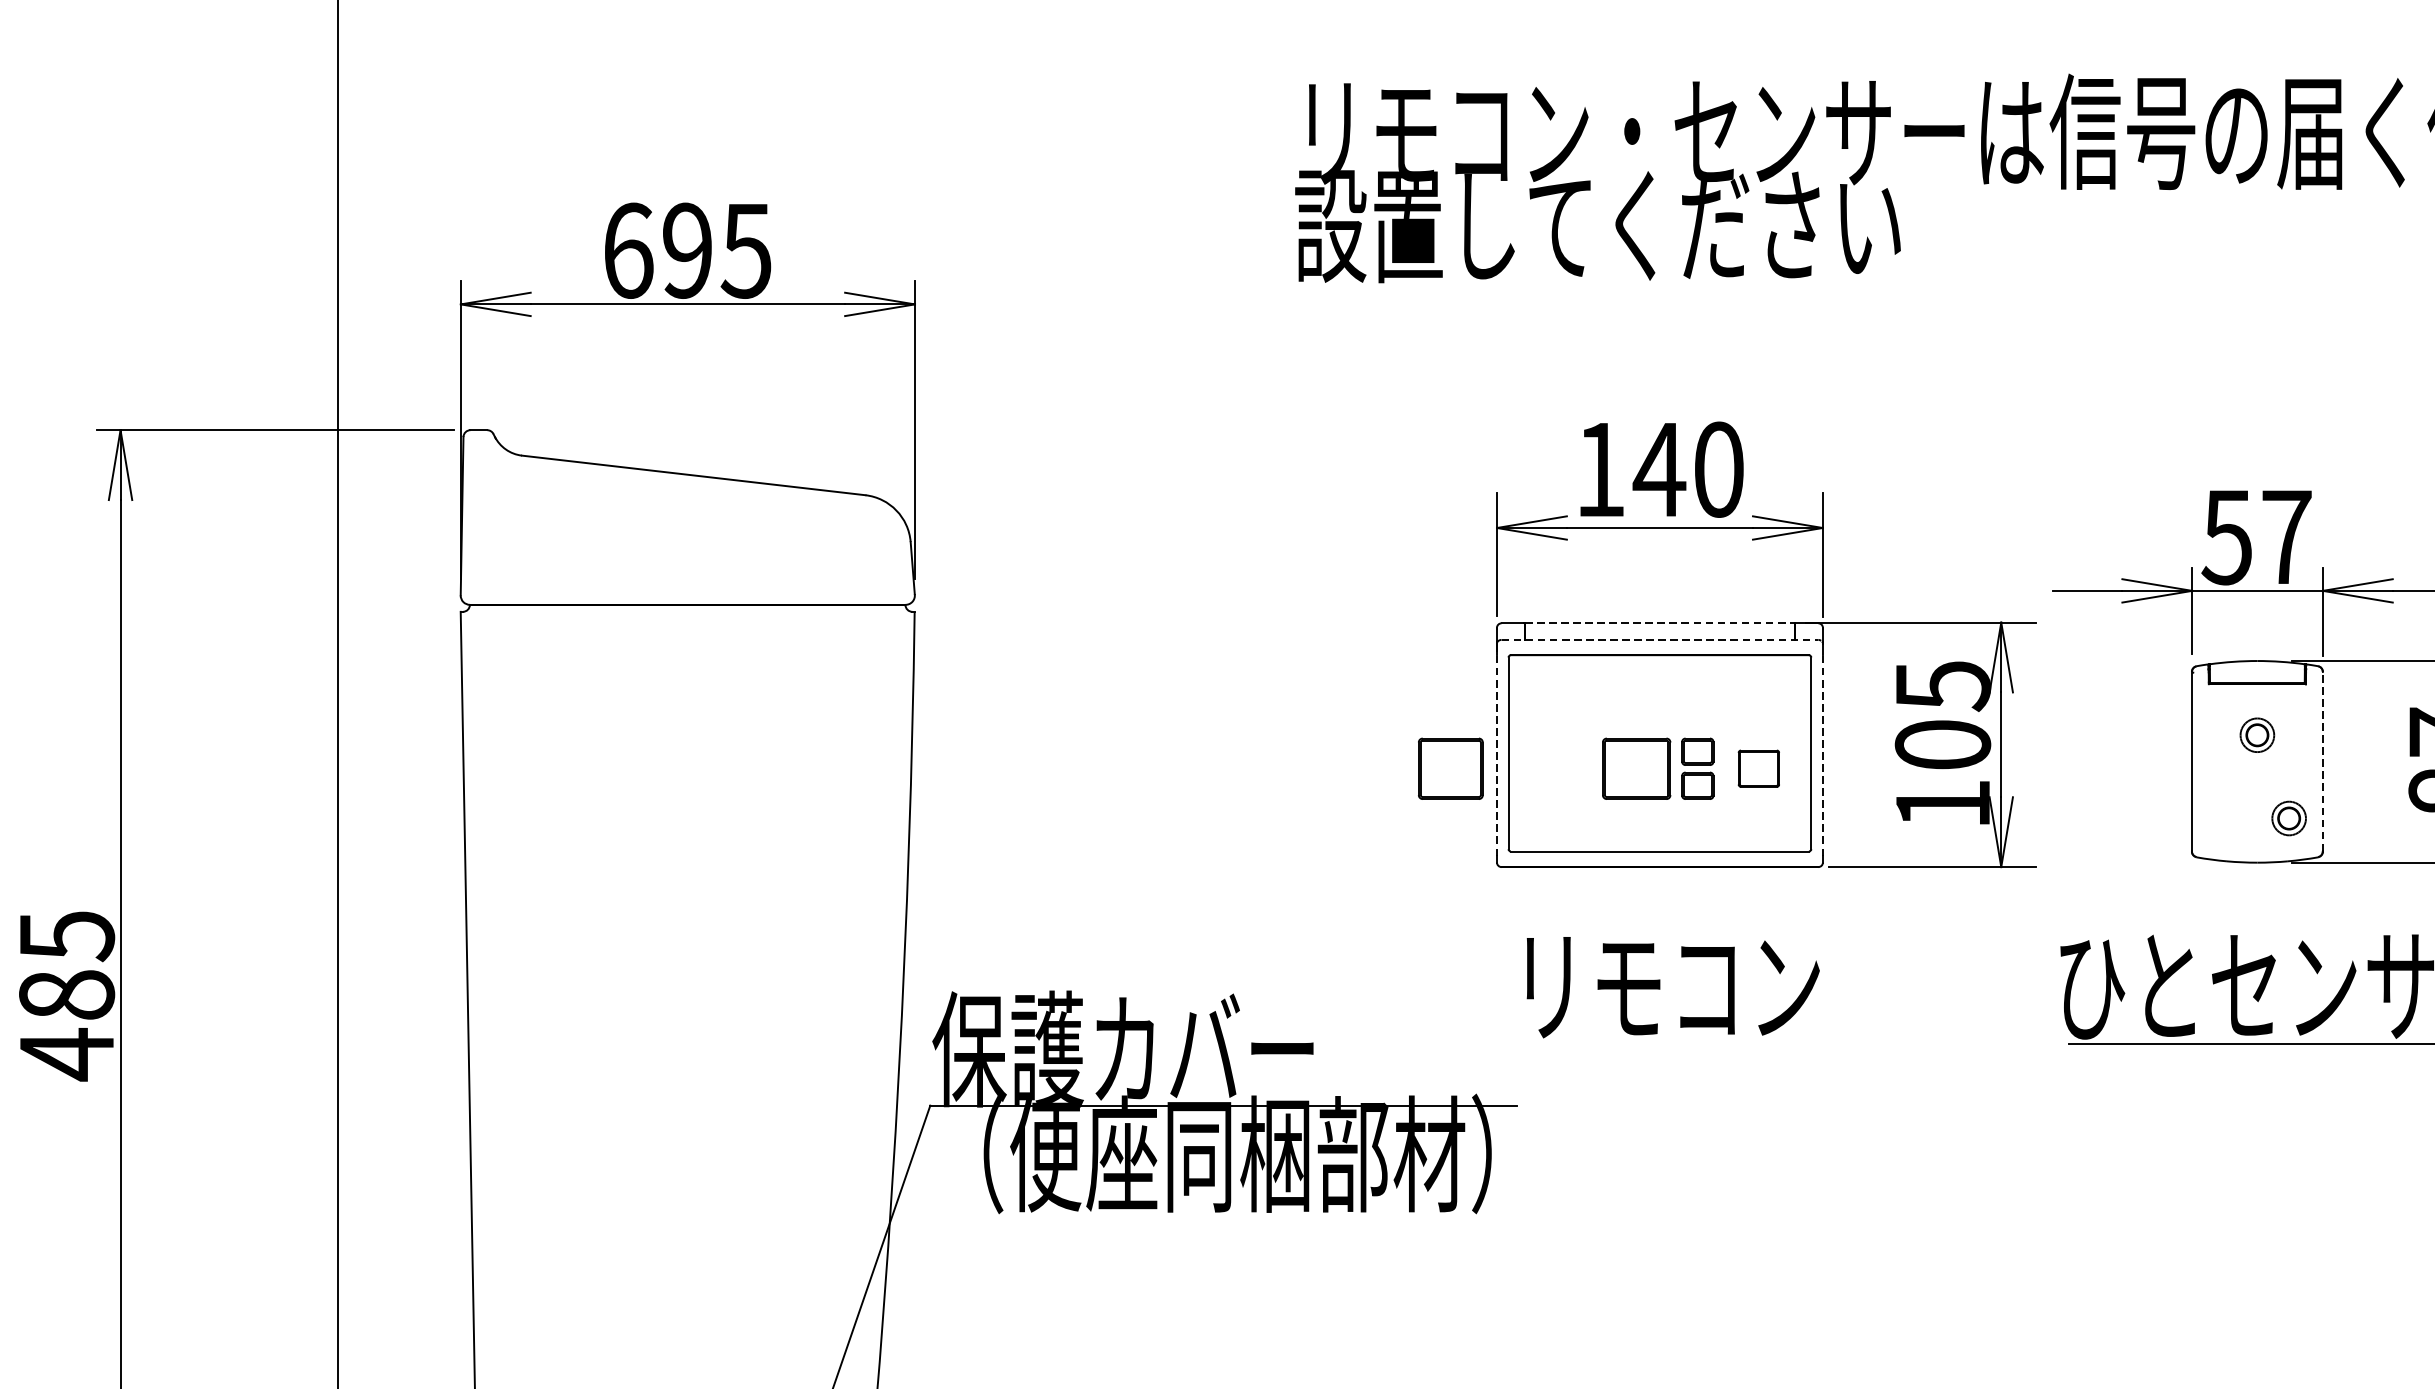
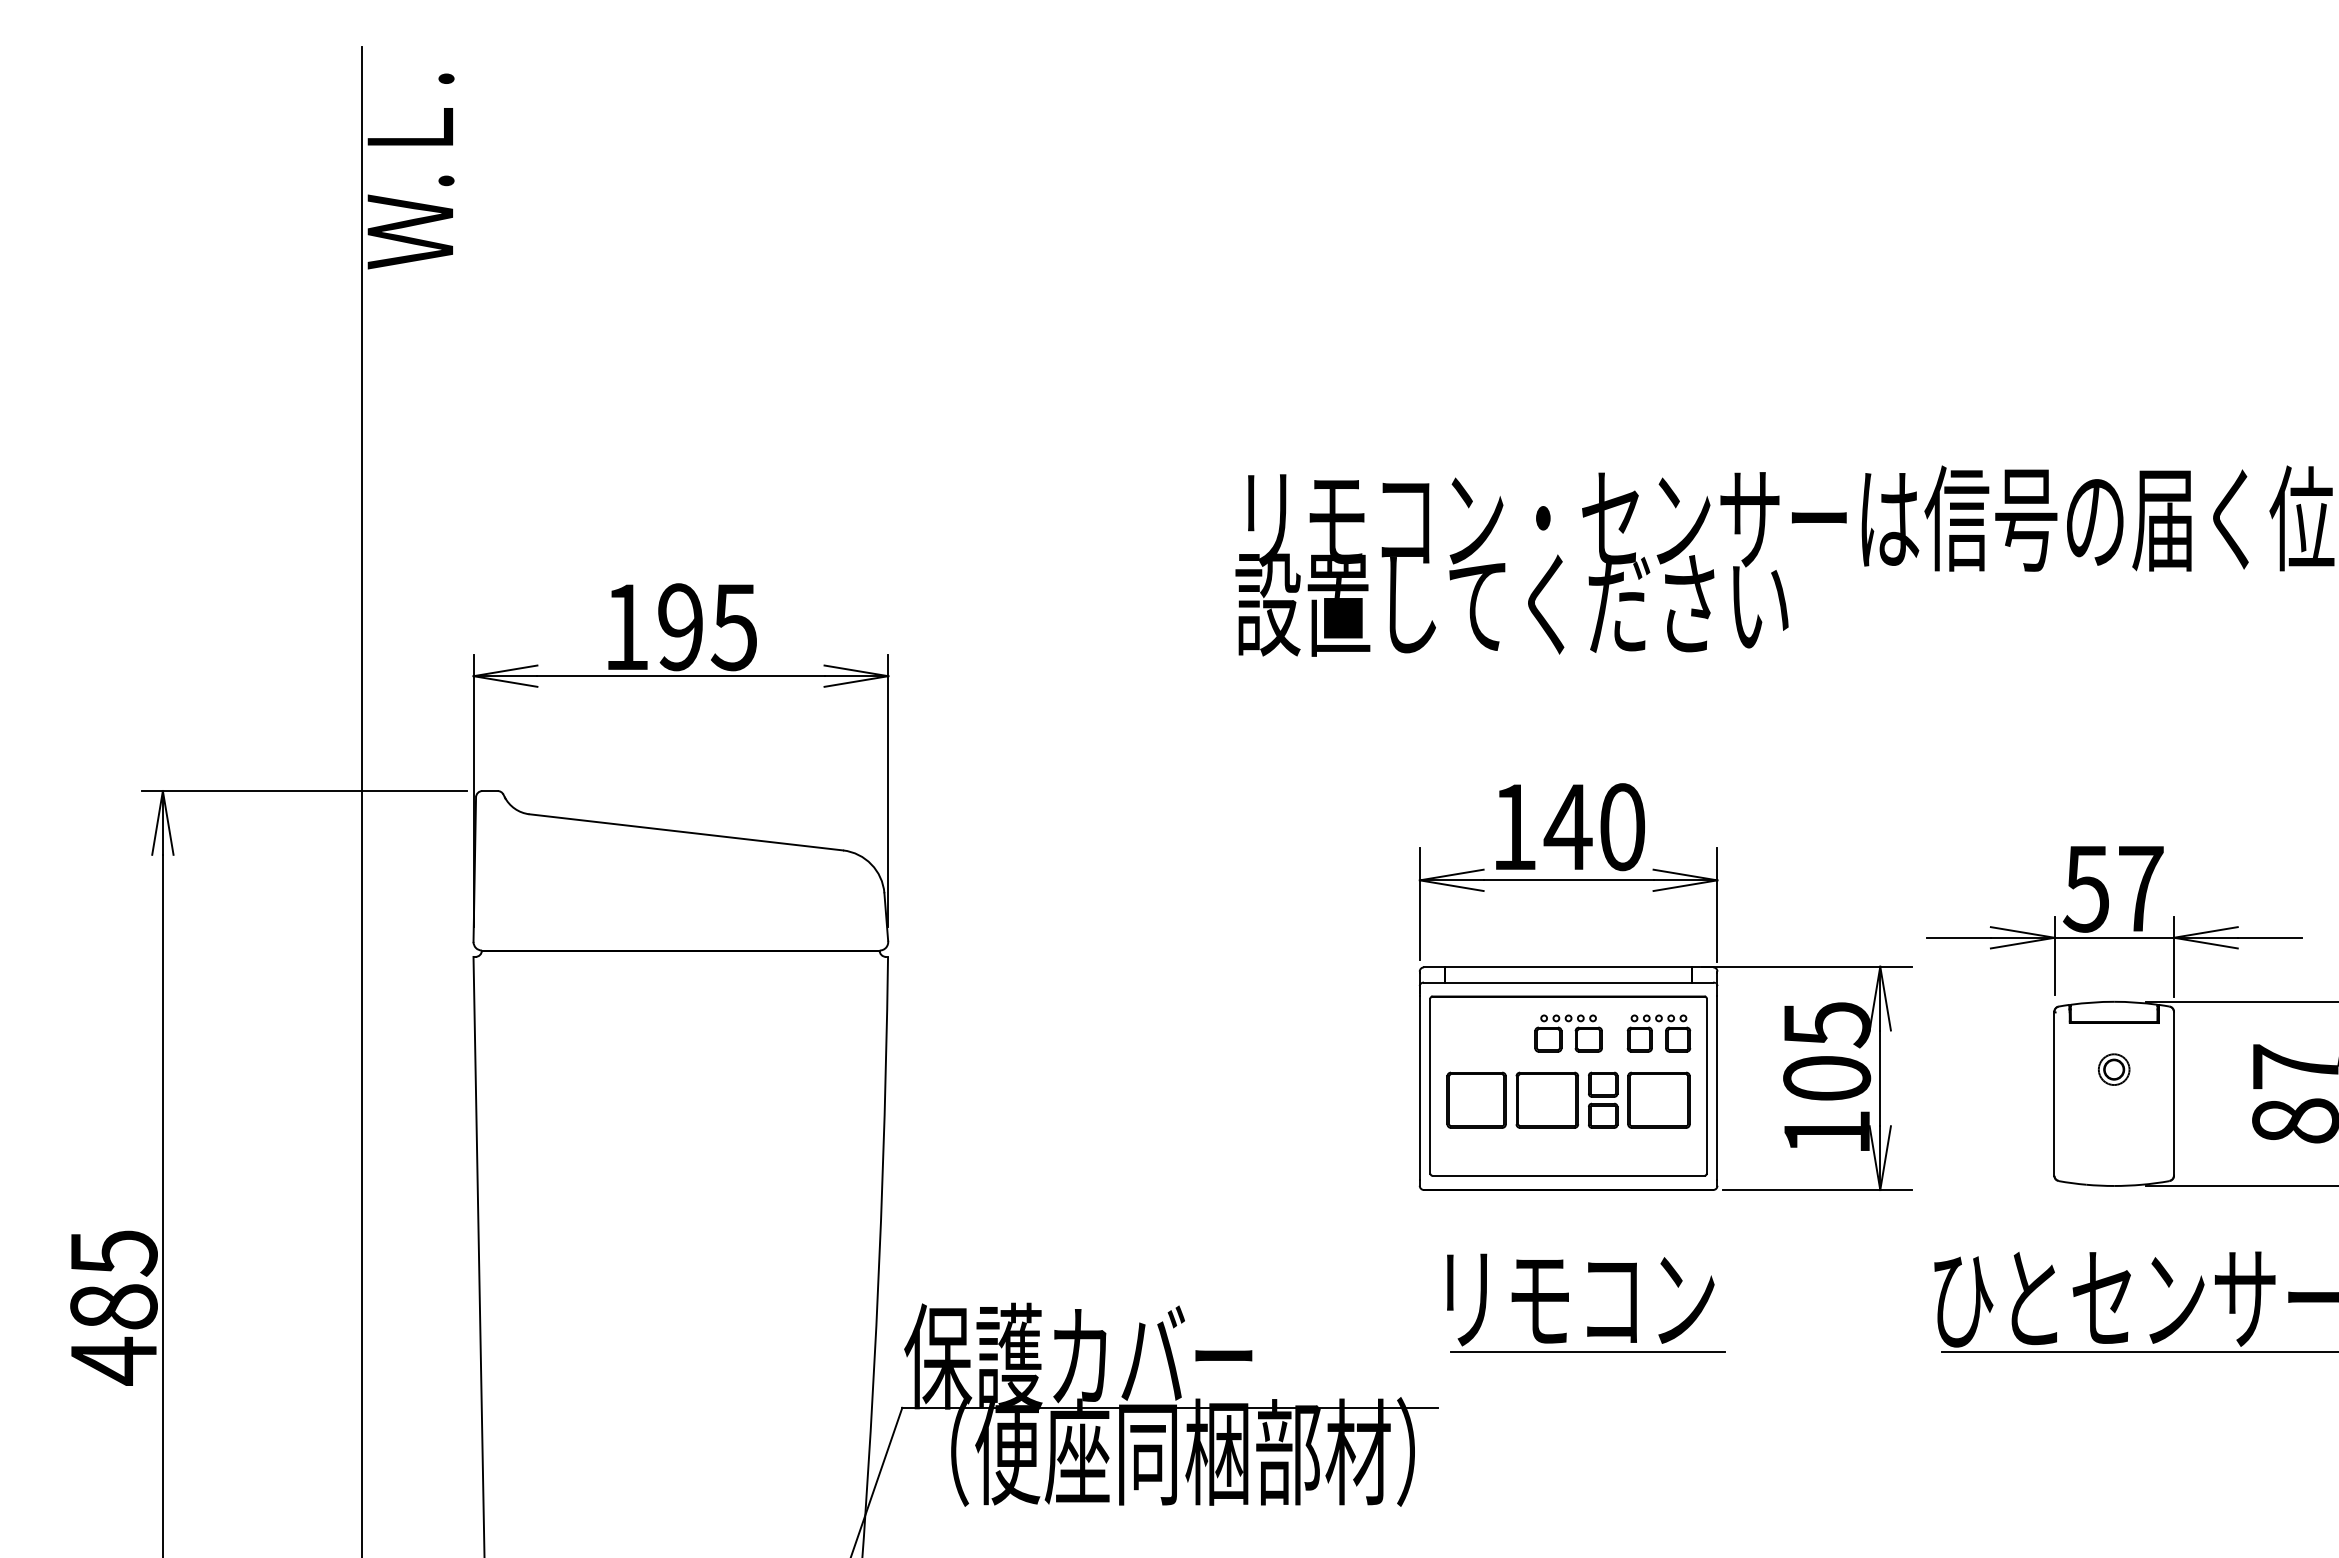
text: (629, 251) -> (627, 627), 695 -> 195
line: (1660, 622) -> (1569, 966), dashed -> solid
line: (1659, 639) -> (1568, 982), dashed -> solid
part: (1659, 695) -> (1568, 1033), added
part: (1758, 695) -> (1658, 1033), added
line: (1496, 755) -> (1419, 1088), dashed -> solid
line: (1823, 755) -> (1717, 1088), dashed -> solid
line: (2322, 761) -> (2173, 1093), dashed -> solid
part: (1450, 767) -> (1476, 1099), moved
part: (1758, 767) -> (1658, 1099), size x1.67
part: (2289, 818) -> (2143, 1145), removed
line: (1681, 1043) -> (1588, 1351), added

